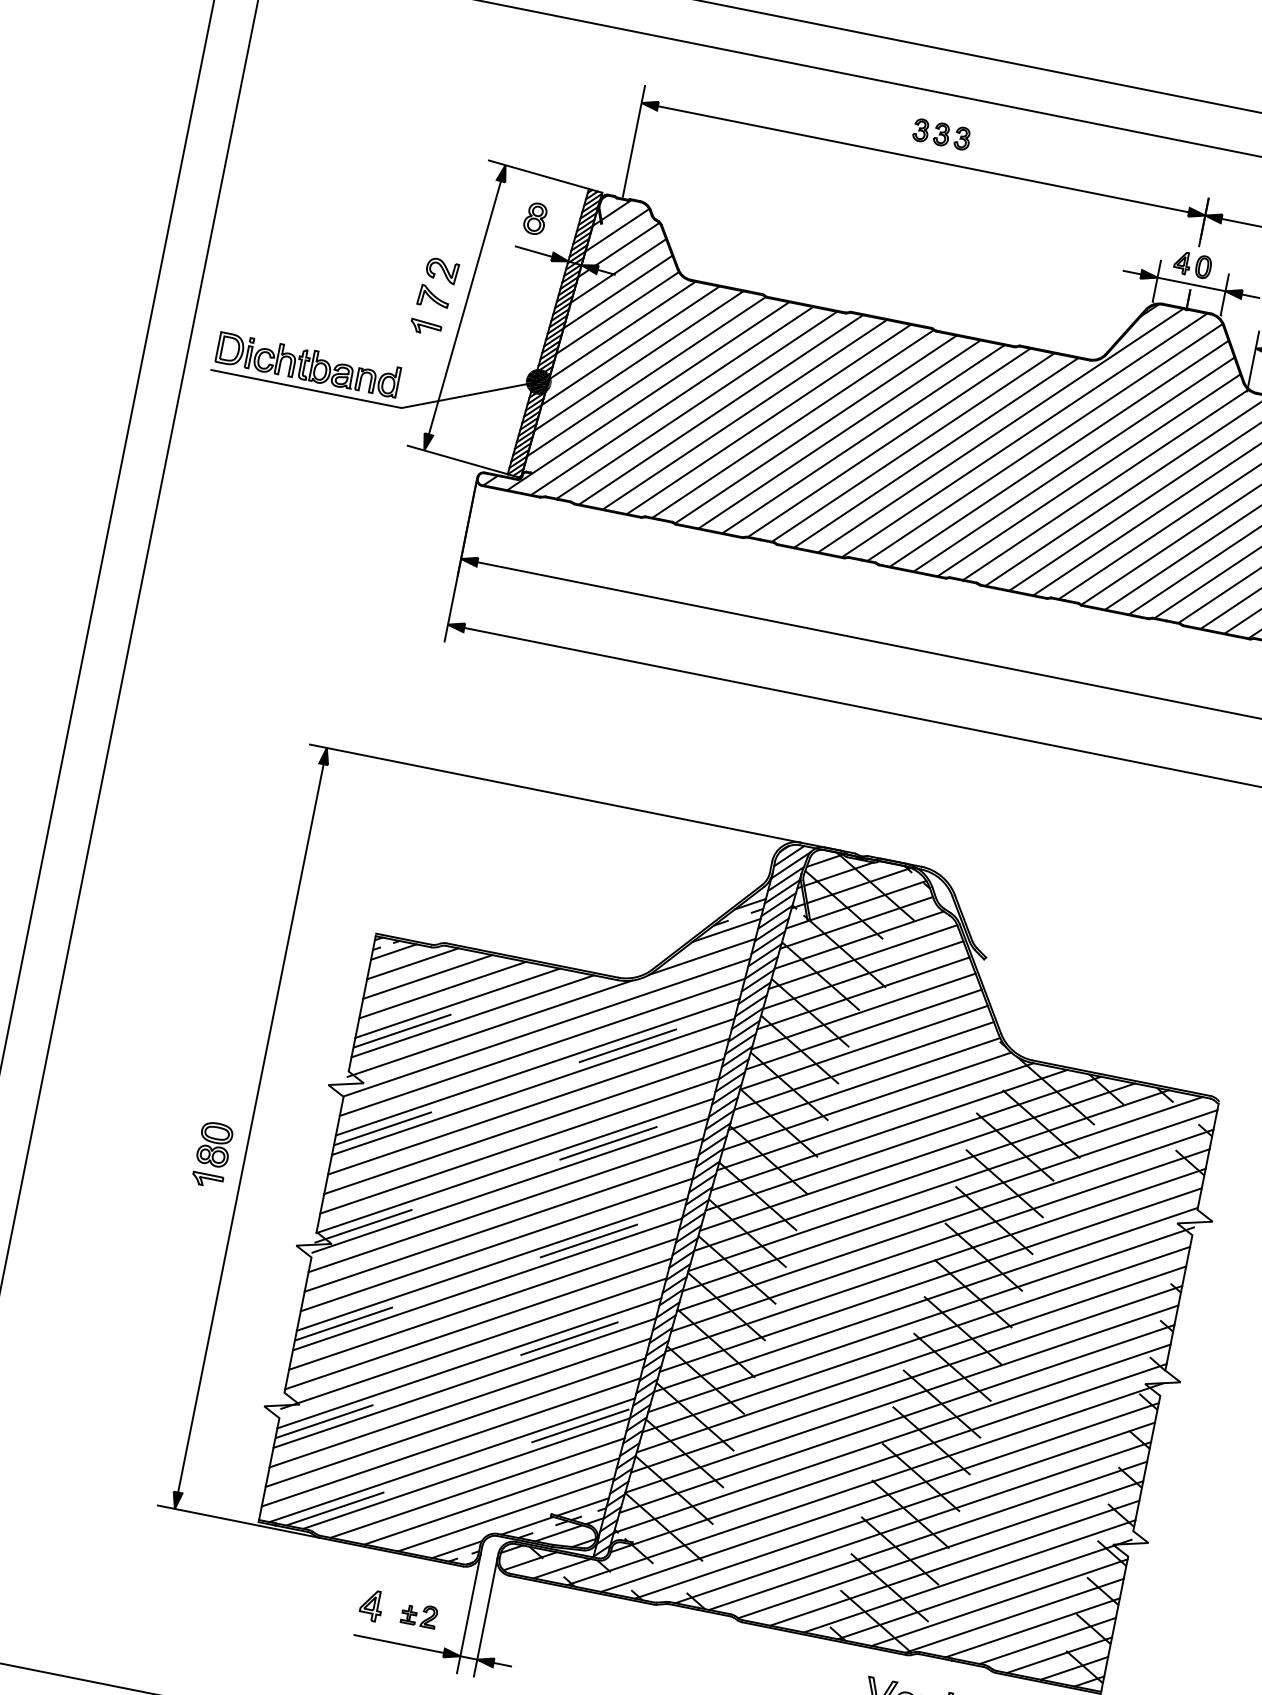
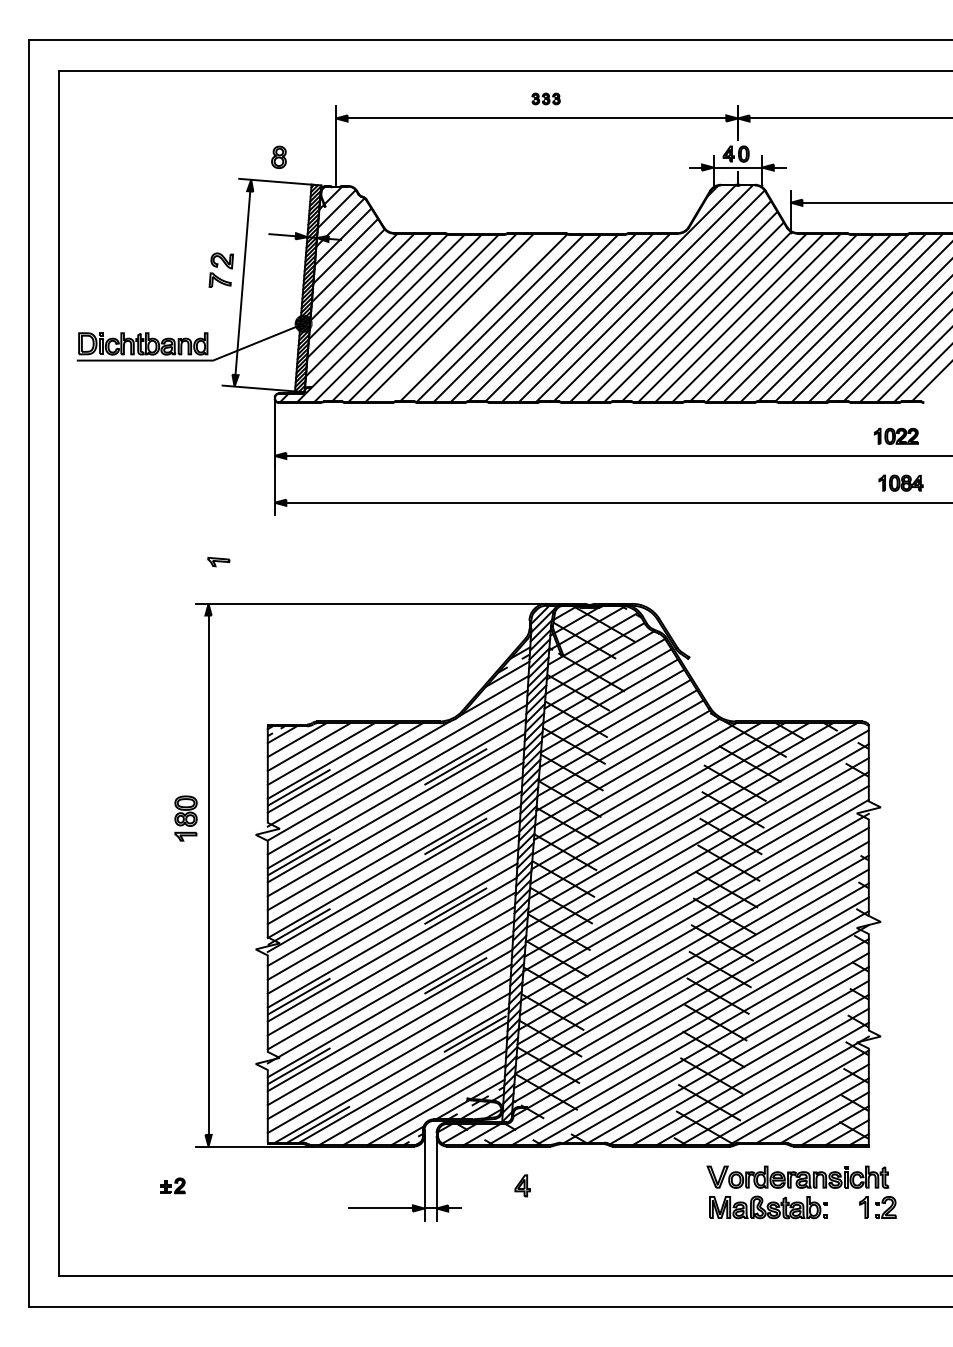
part: (941, 133) -> (545, 98), size x0.7
part: (534, 217) -> (278, 156), moved
part: (425, 328) -> (218, 562), moved
line: (768, 418) -> (466, 317), removed
part: (212, 1154) -> (185, 818), moved
part: (371, 1604) -> (522, 1185), moved
part: (419, 1614) -> (172, 1185), moved

